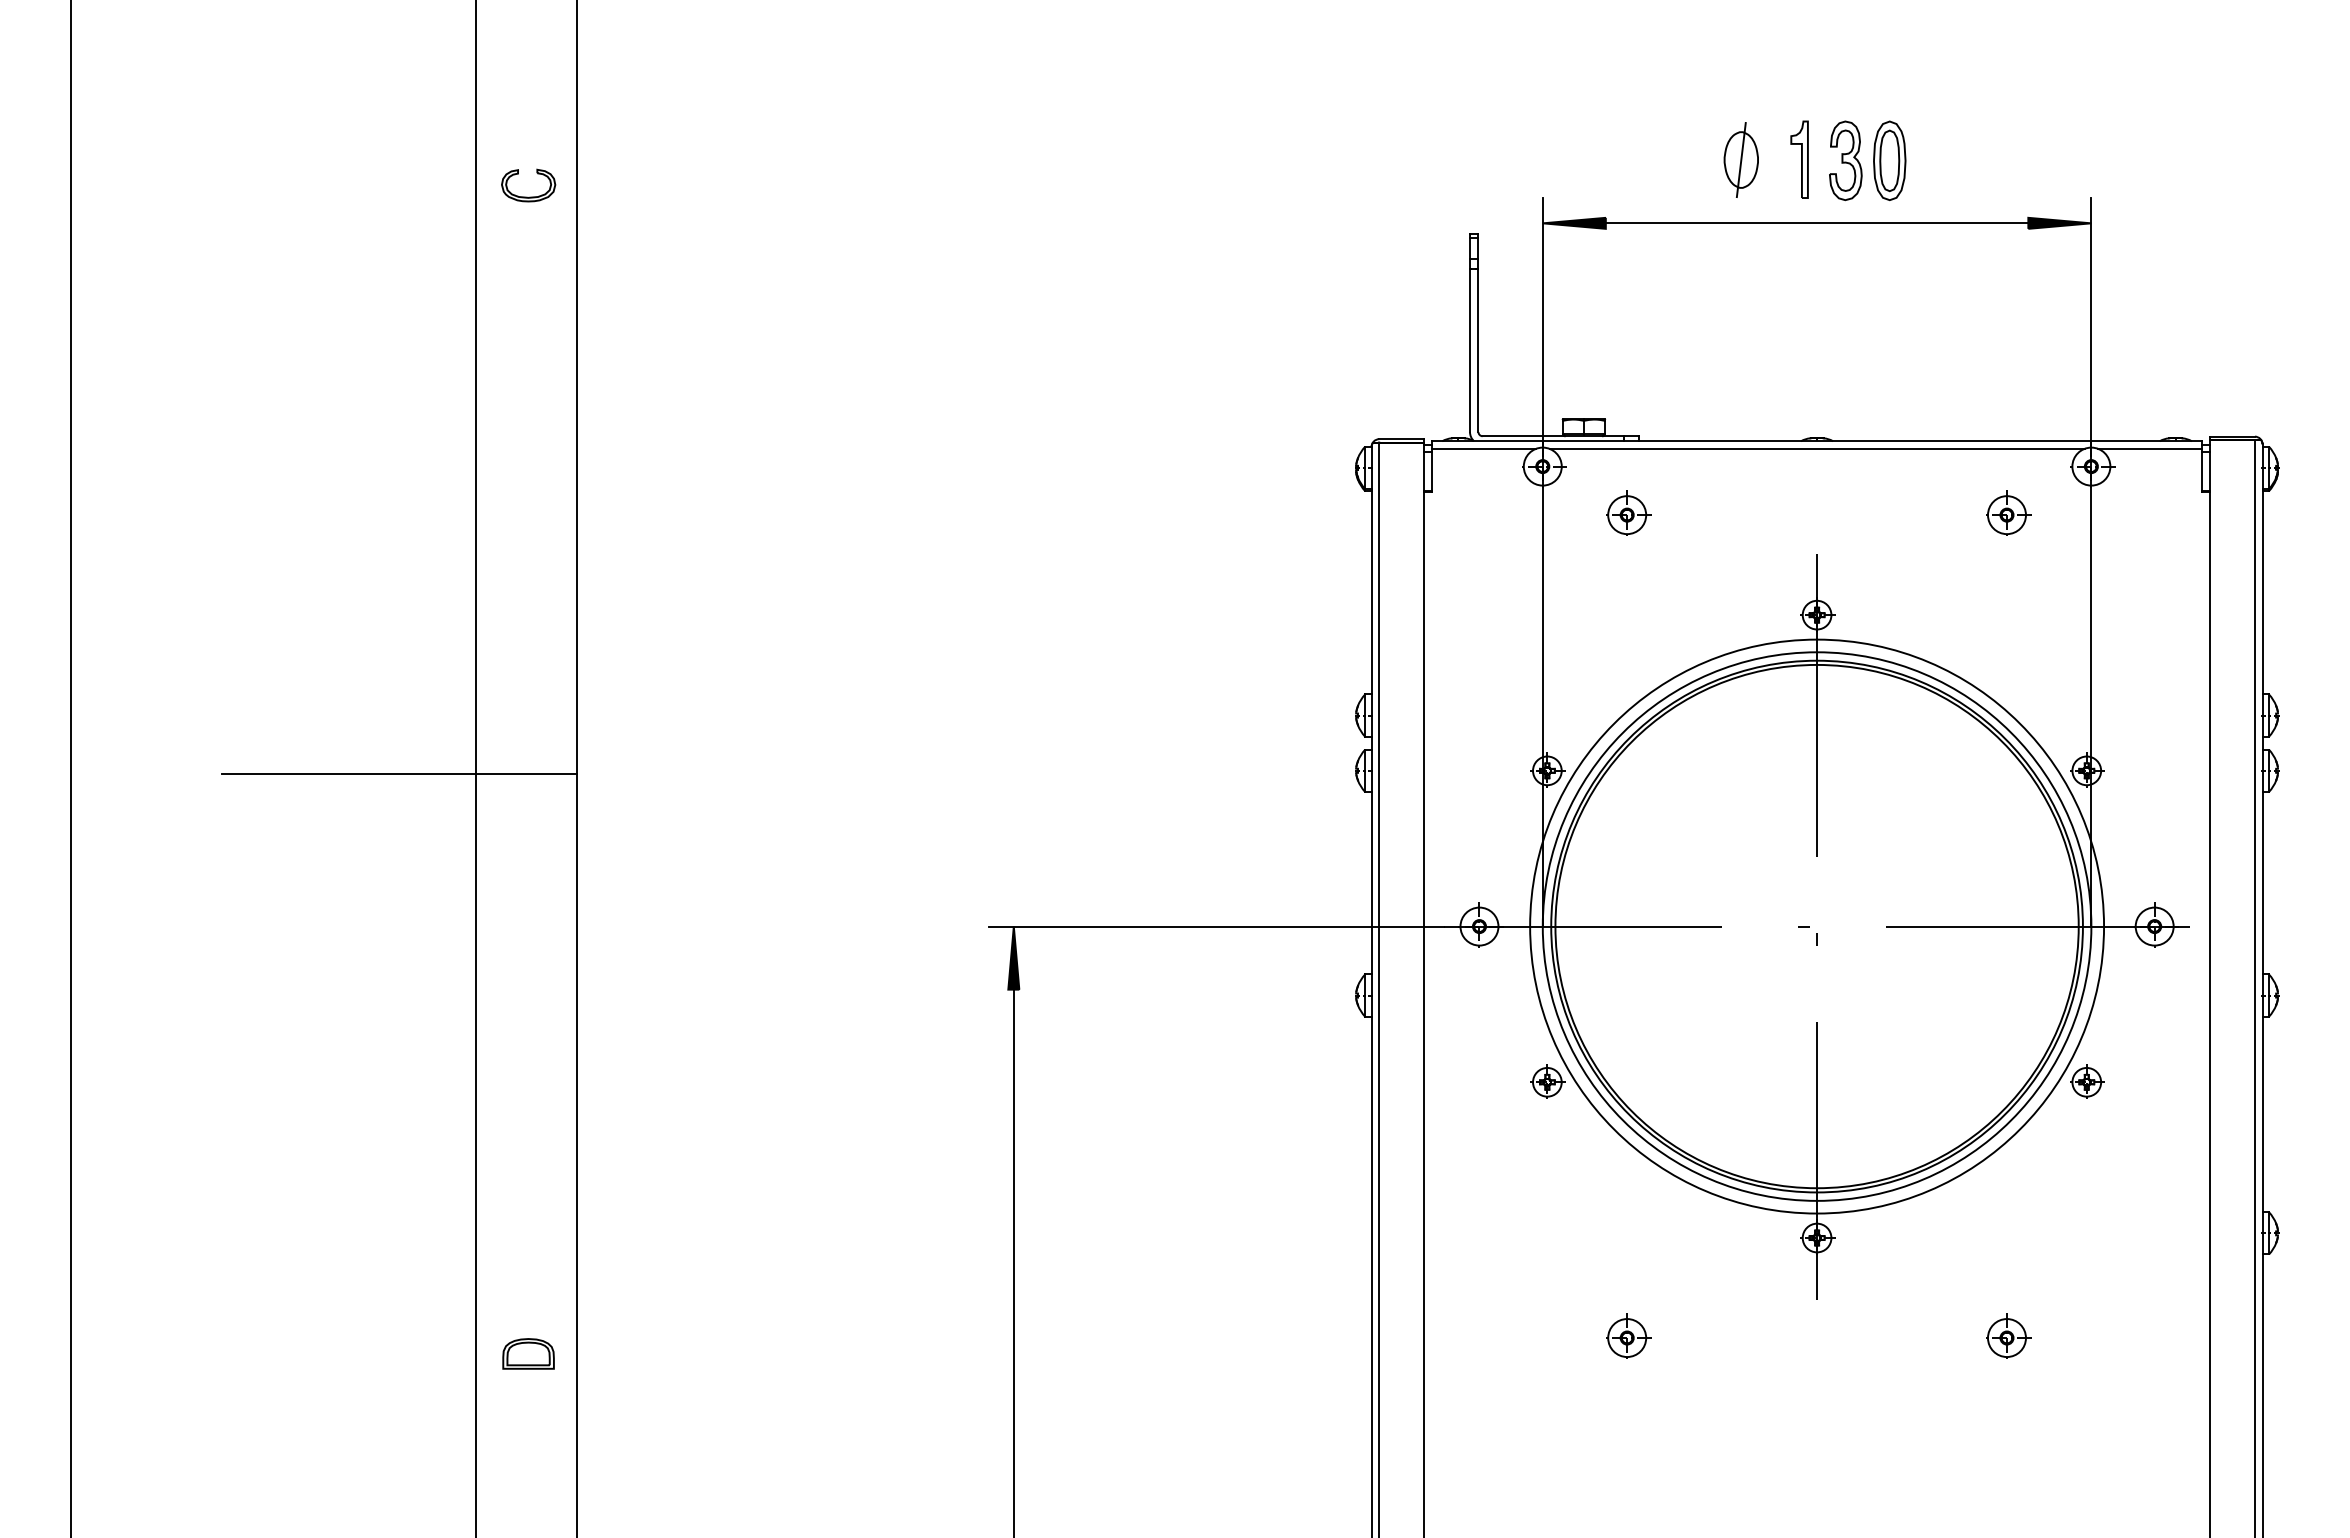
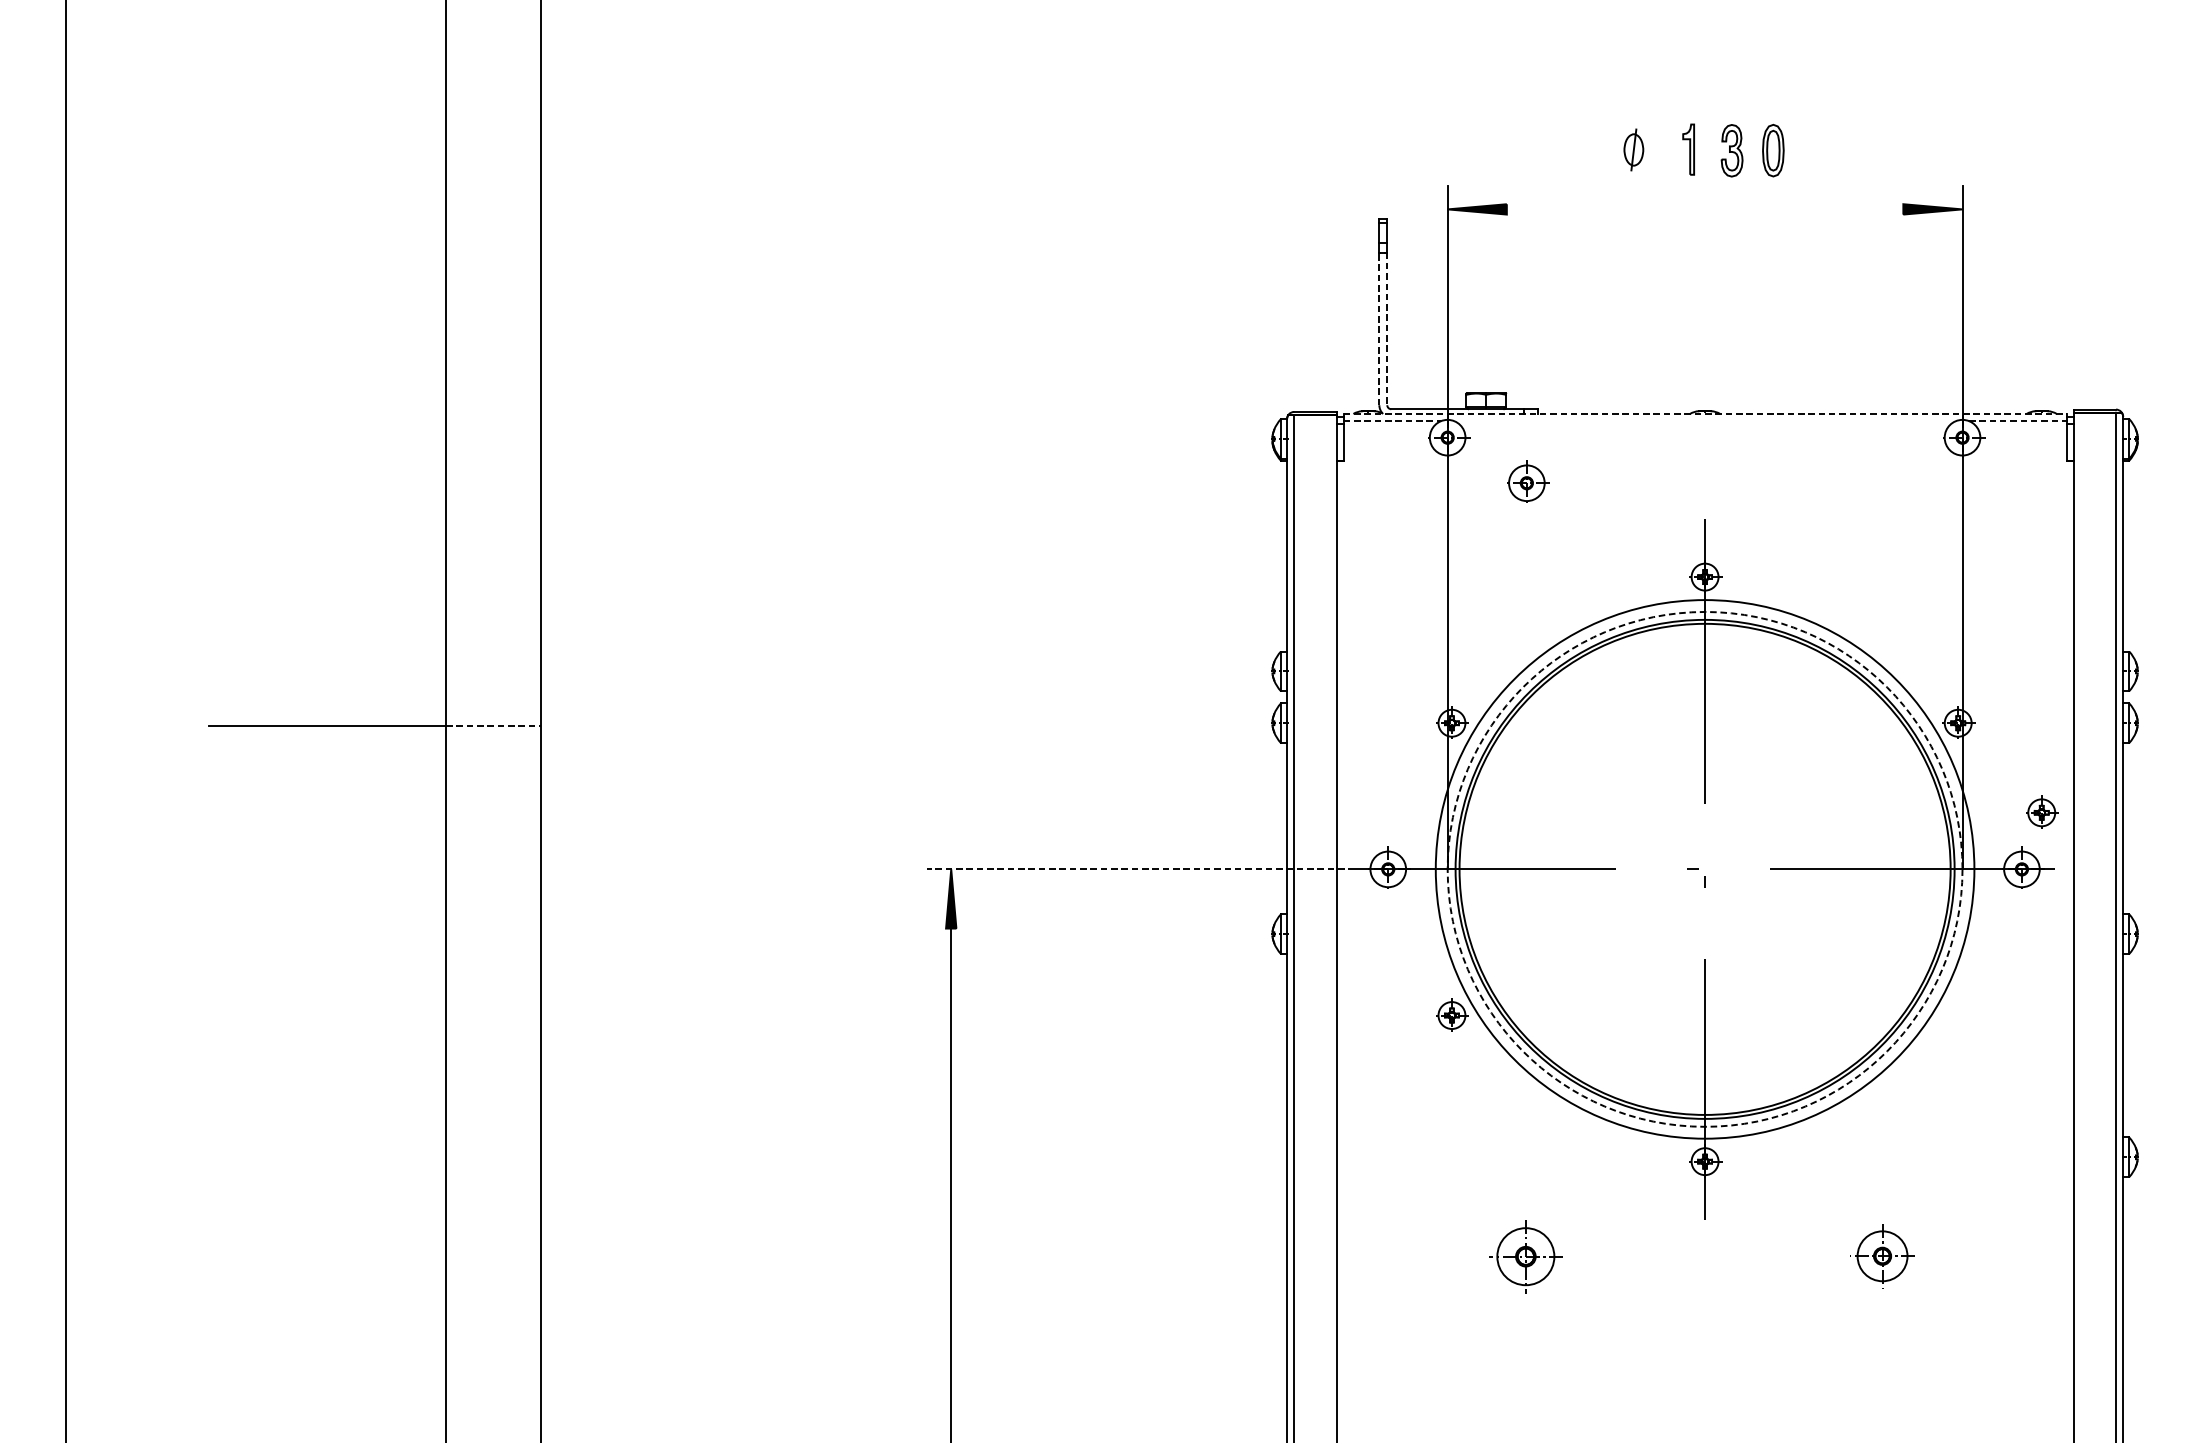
part: (1740, 159) -> (1633, 149), size x0.6
part: (1799, 159) -> (1688, 149), size x0.7
part: (1845, 160) -> (1731, 150), size x0.7
part: (1889, 160) -> (1773, 150), size x0.7
part: (527, 196) -> (494, 184), removed
line: (1816, 223) -> (1704, 209), removed
line: (1469, 350) -> (1378, 328), solid -> dashed
line: (1478, 351) -> (1387, 329), solid -> dashed
line: (1817, 441) -> (1705, 414), solid -> dashed
line: (1483, 448) -> (1392, 420), solid -> dashed
line: (1816, 448) -> (1704, 420), removed
line: (2150, 448) -> (2018, 420), solid -> dashed
part: (2008, 512) -> (1884, 480), removed
line: (526, 774) -> (493, 726), solid -> dashed
line: (1216, 926) -> (1141, 869), solid -> dashed
circle: (1816, 926) -> (1704, 869), solid -> dashed
part: (2087, 1081) -> (2042, 812), moved
part: (1628, 1335) -> (1528, 1253), size x1.6
part: (2008, 1335) -> (1884, 1253), size x1.4
part: (528, 1353) -> (495, 1270), removed

